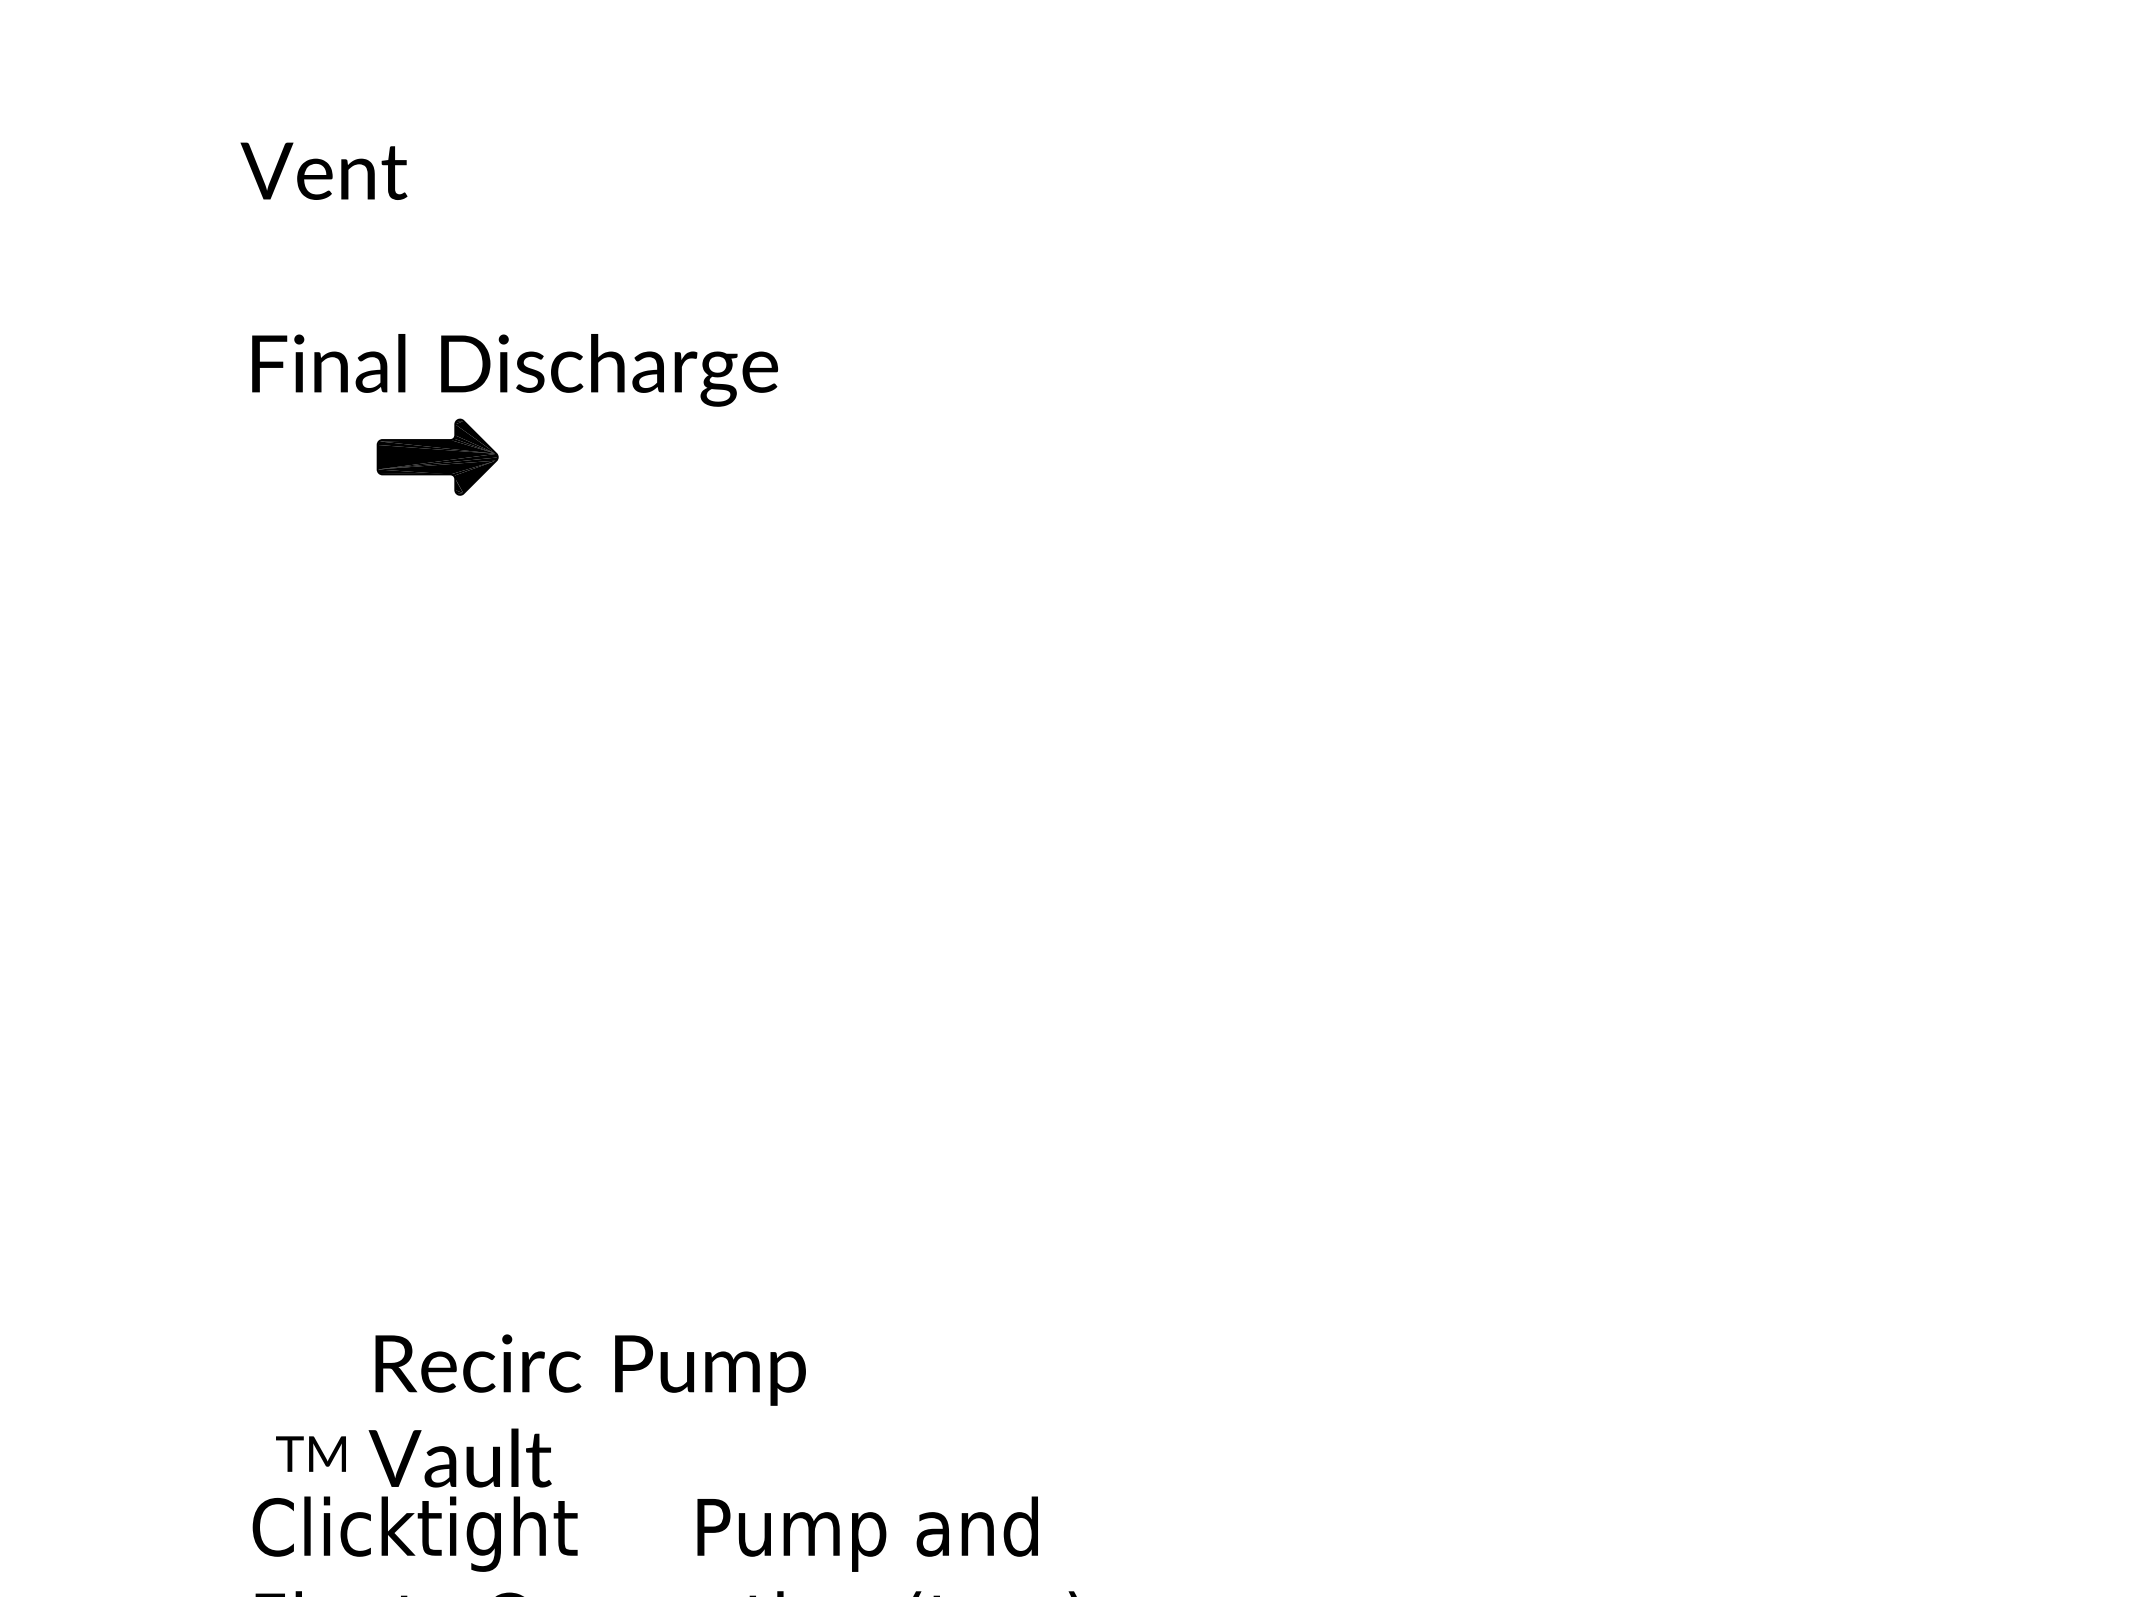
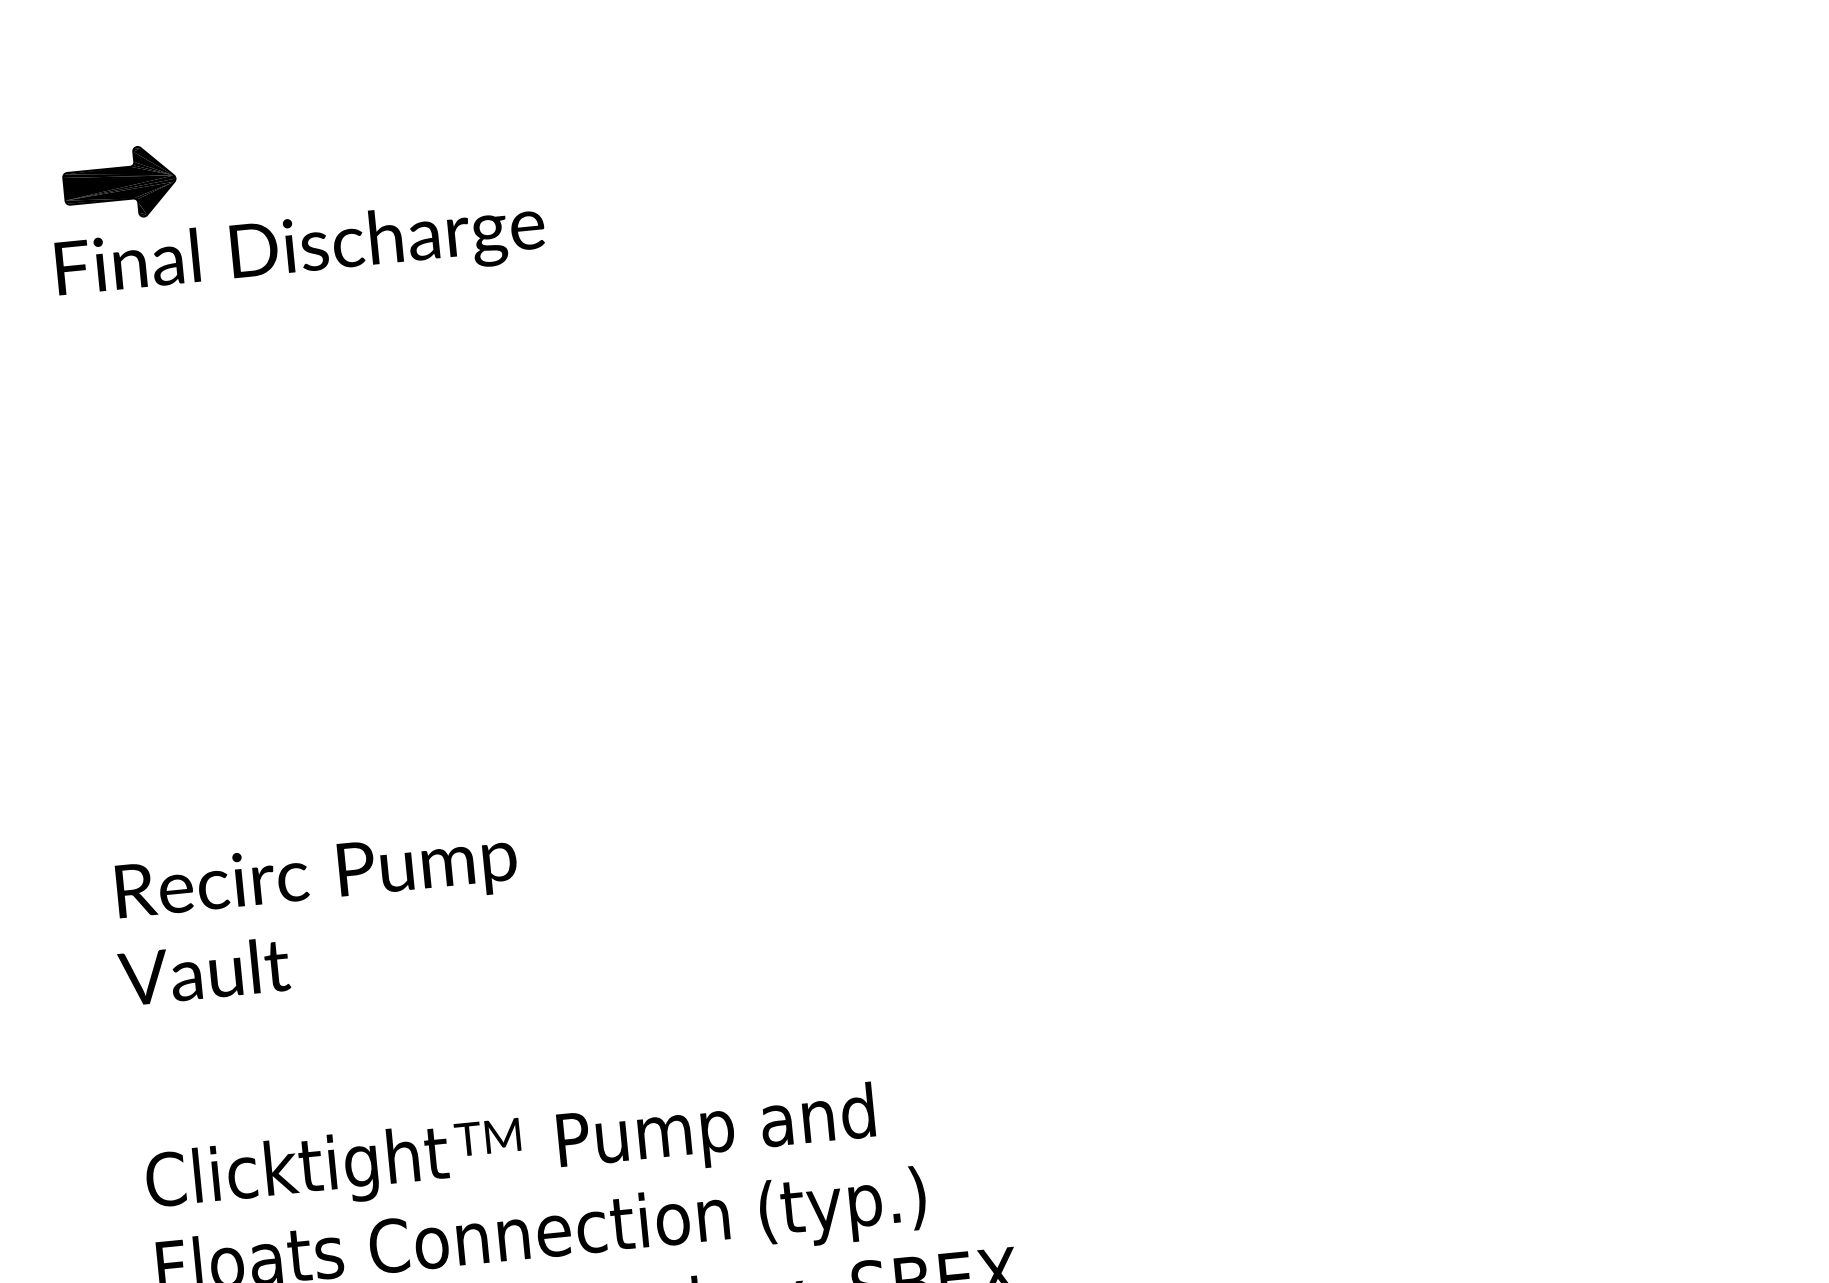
text: (514, 370) -> (300, 251), moved
part: (437, 456) -> (119, 183), moved
text: (586, 1410) -> (316, 916), moved
text: (310, 1453) -> (487, 1136), moved

